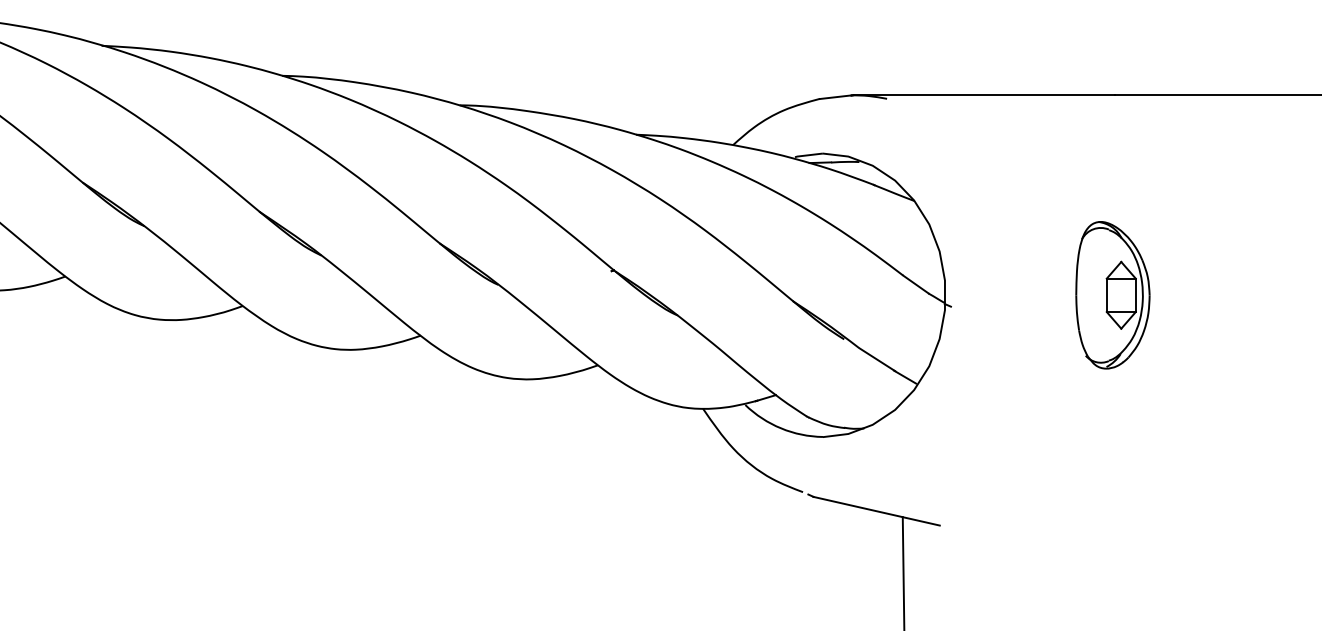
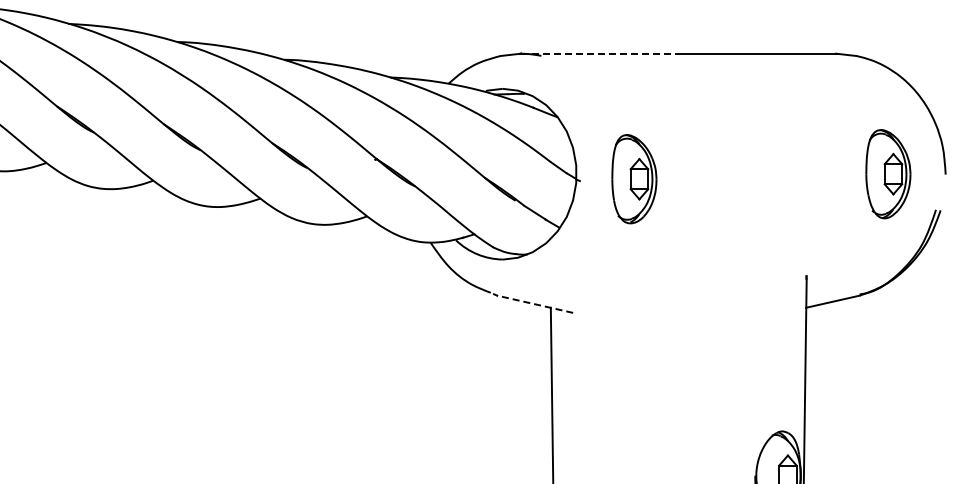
line: (983, 94) -> (599, 53), solid -> dashed
part: (1113, 295) -> (634, 179), moved
line: (875, 511) -> (534, 304), solid -> dashed

